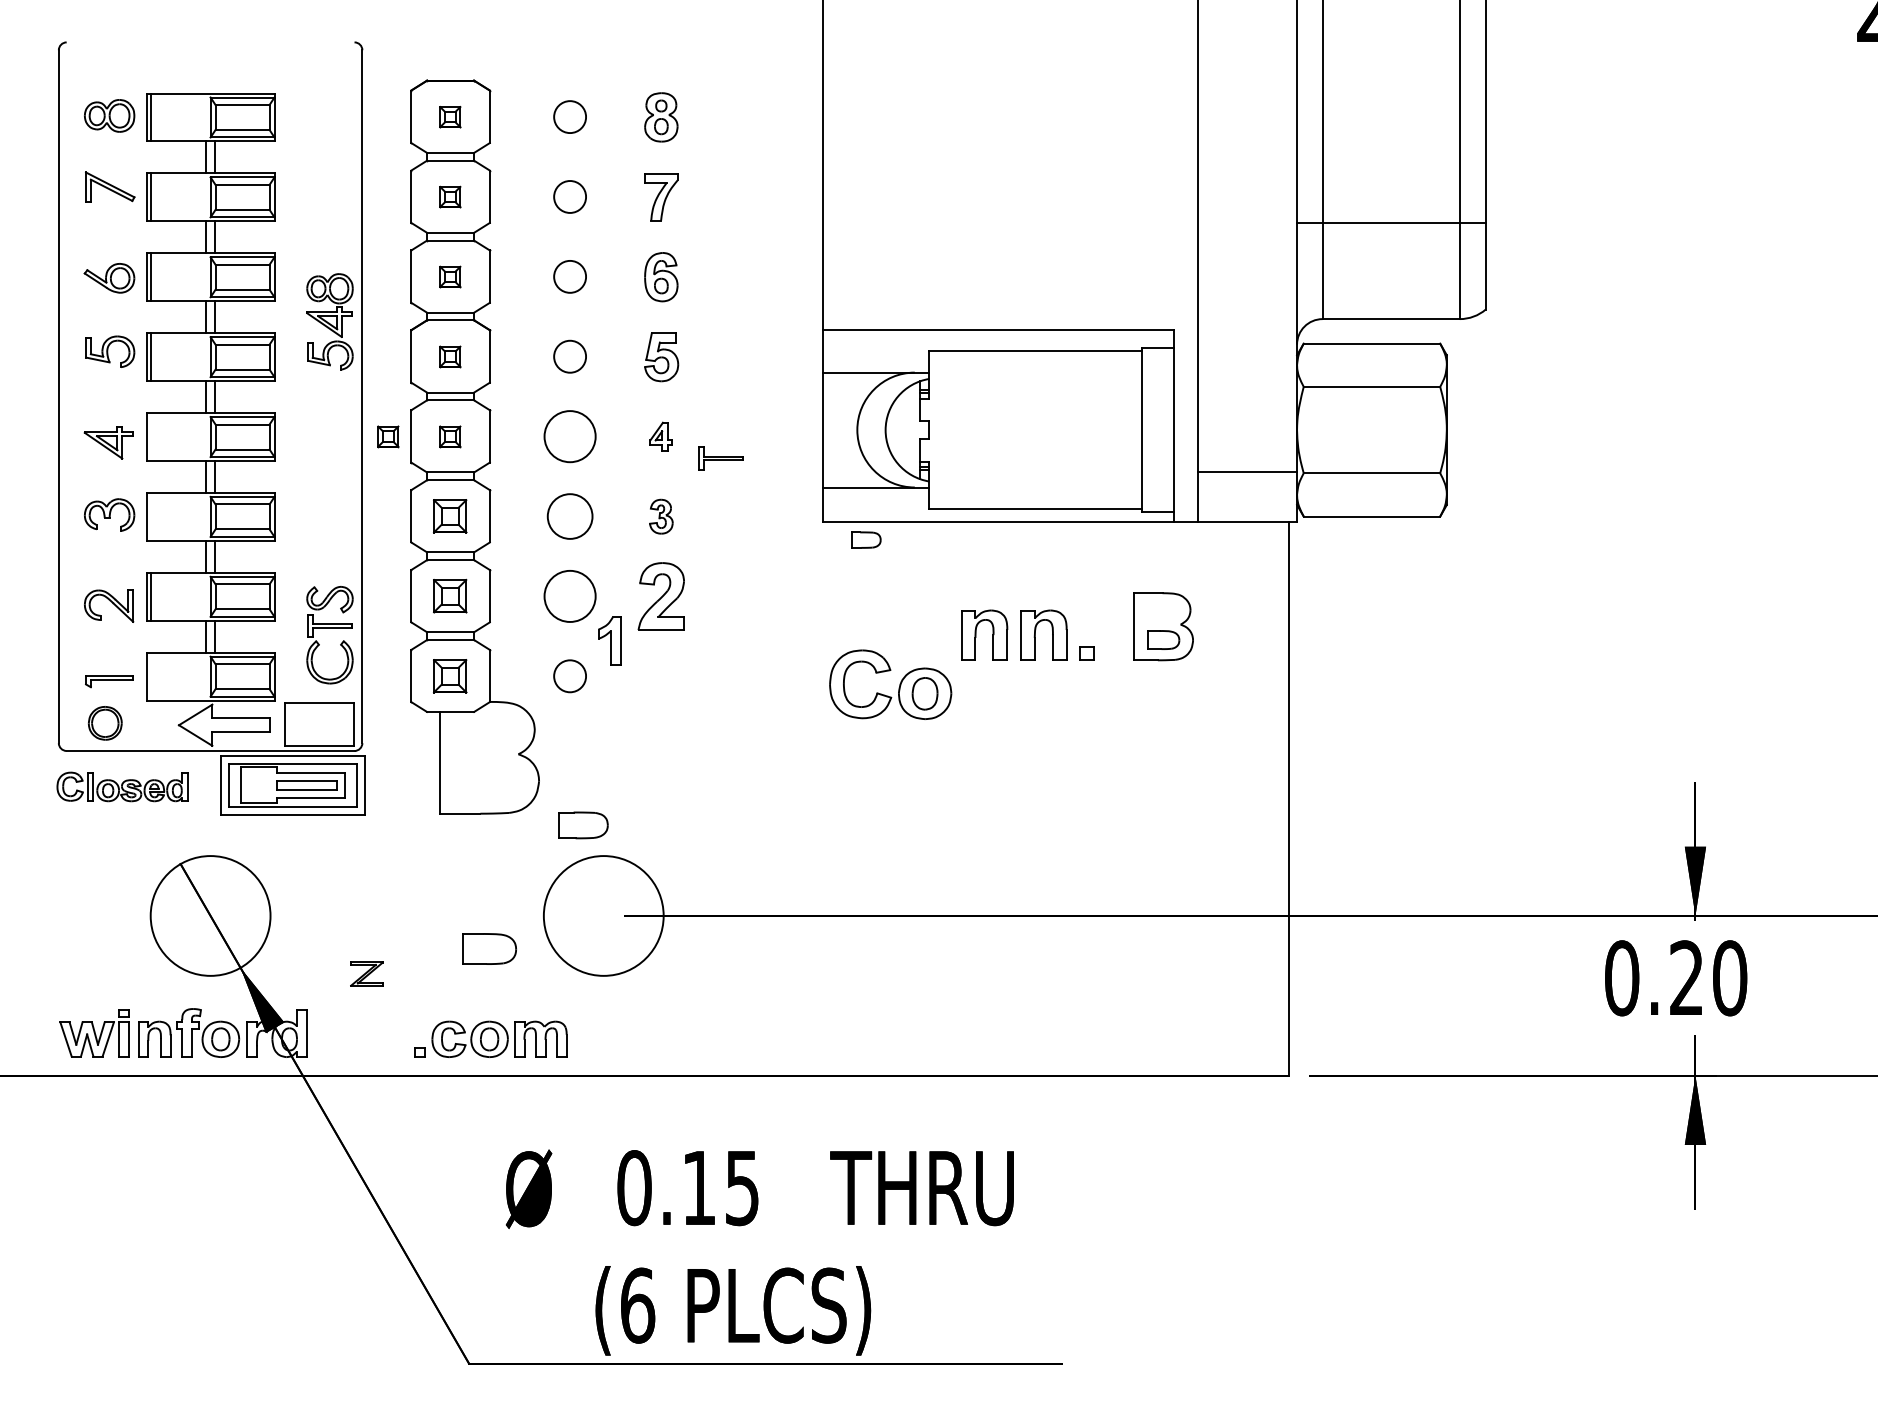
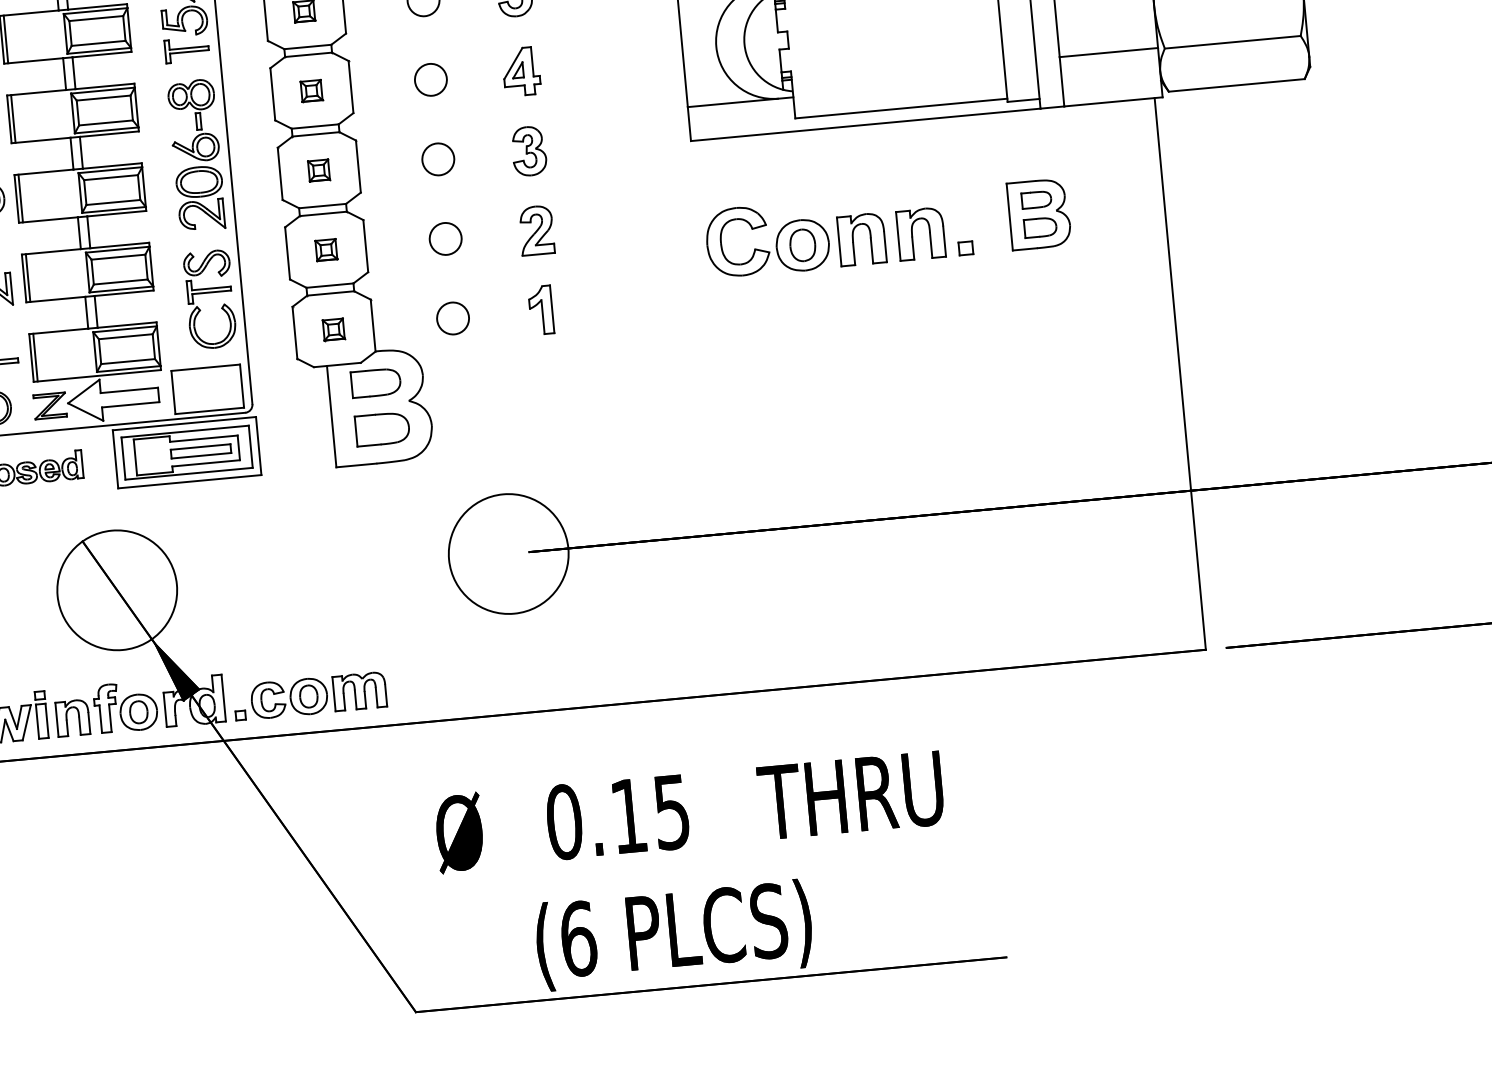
part: (388, 436) -> (250, 96), removed
circle: (570, 436) -> (431, 79), size x0.62
part: (660, 436) -> (520, 71), size x1.67
line: (150, 437) -> (13, 119), added
part: (720, 458) -> (186, 50), moved
part: (329, 490) -> (196, 155), added
line: (150, 516) -> (20, 198), added
part: (450, 516) -> (319, 170), size x0.62
circle: (569, 516) -> (437, 159), size x0.71
part: (661, 516) -> (529, 150), size x1.43
part: (866, 539) -> (1036, 199), moved
part: (661, 595) -> (536, 229), size x0.71
part: (450, 596) -> (326, 250), size x0.62
circle: (570, 596) -> (446, 239), size x0.62
part: (609, 640) -> (541, 309), moved
line: (150, 676) -> (35, 357), added
part: (450, 676) -> (333, 329), size x0.62
part: (898, 687) -> (775, 241), moved
part: (583, 825) -> (376, 383), moved
part: (489, 948) -> (382, 428), moved
part: (366, 973) -> (49, 405), moved
part: (490, 1038) -> (309, 695), moved

